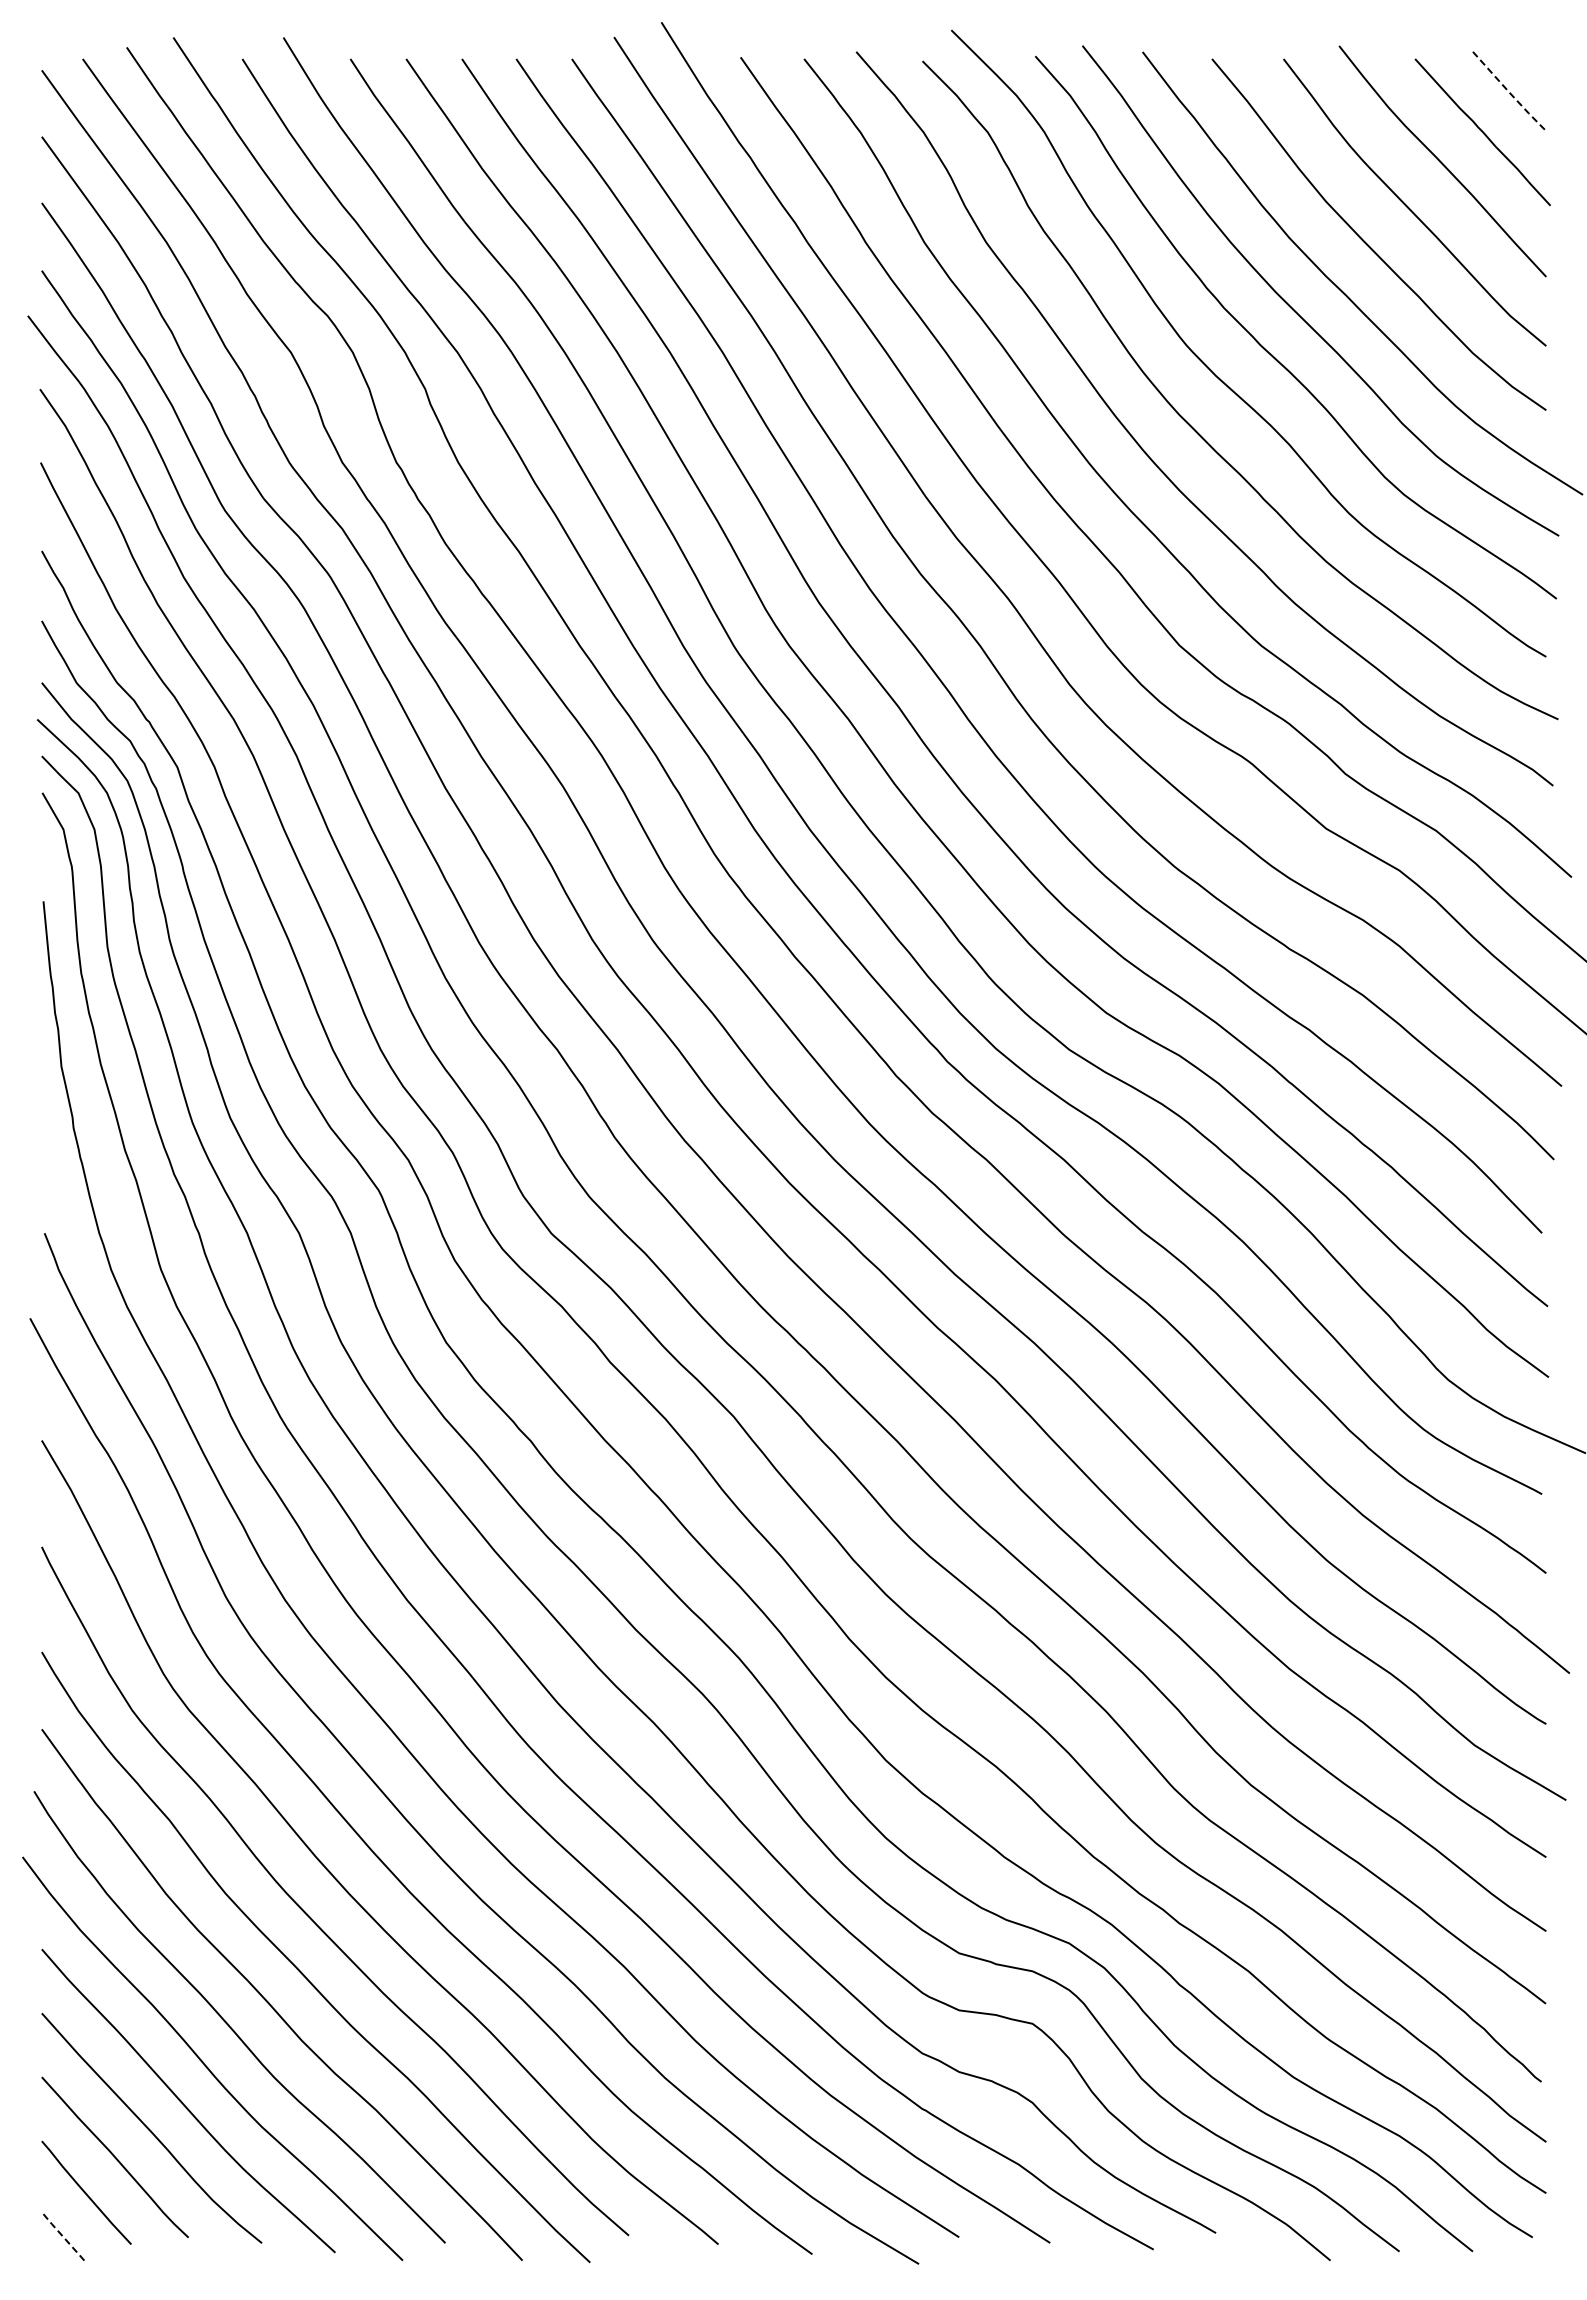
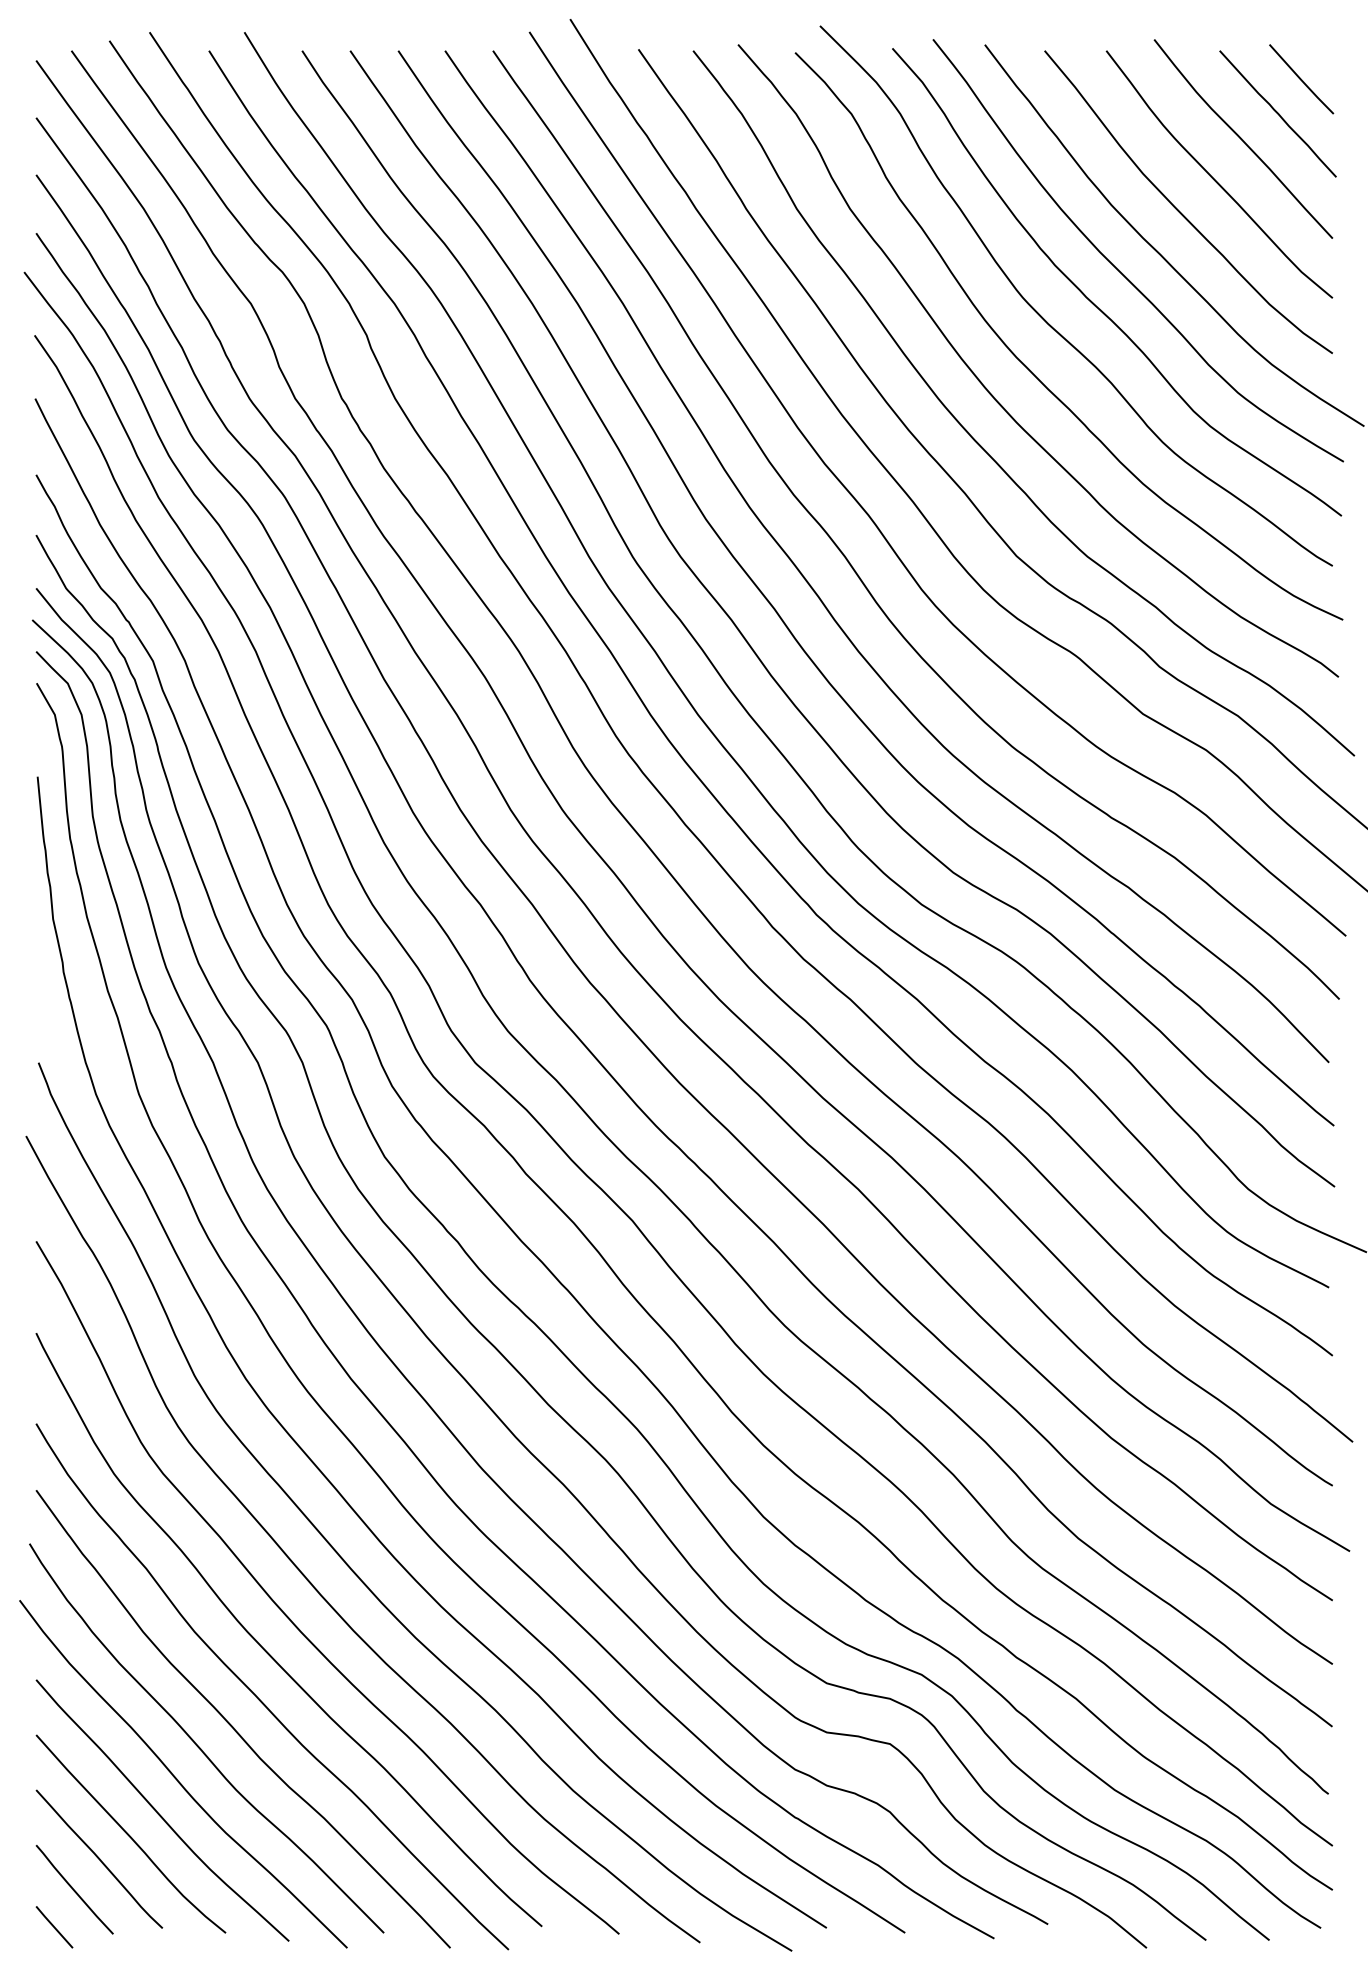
line: (1510, 93) -> (1301, 80), dashed -> solid
line: (62, 2235) -> (54, 1926), dashed -> solid

